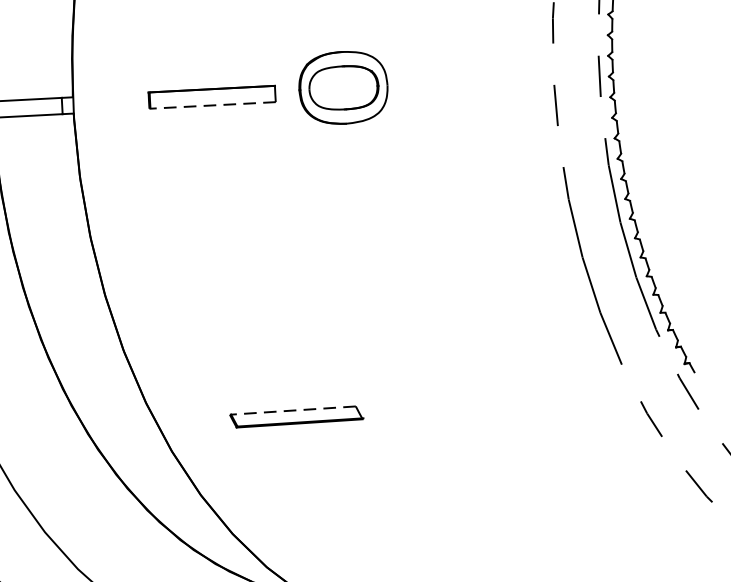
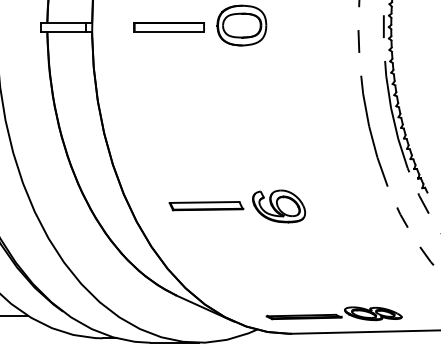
line: (211, 105) -> (168, 31), dashed -> solid
line: (292, 410) -> (204, 202), dashed -> solid
part: (426, 410) -> (278, 206), added

